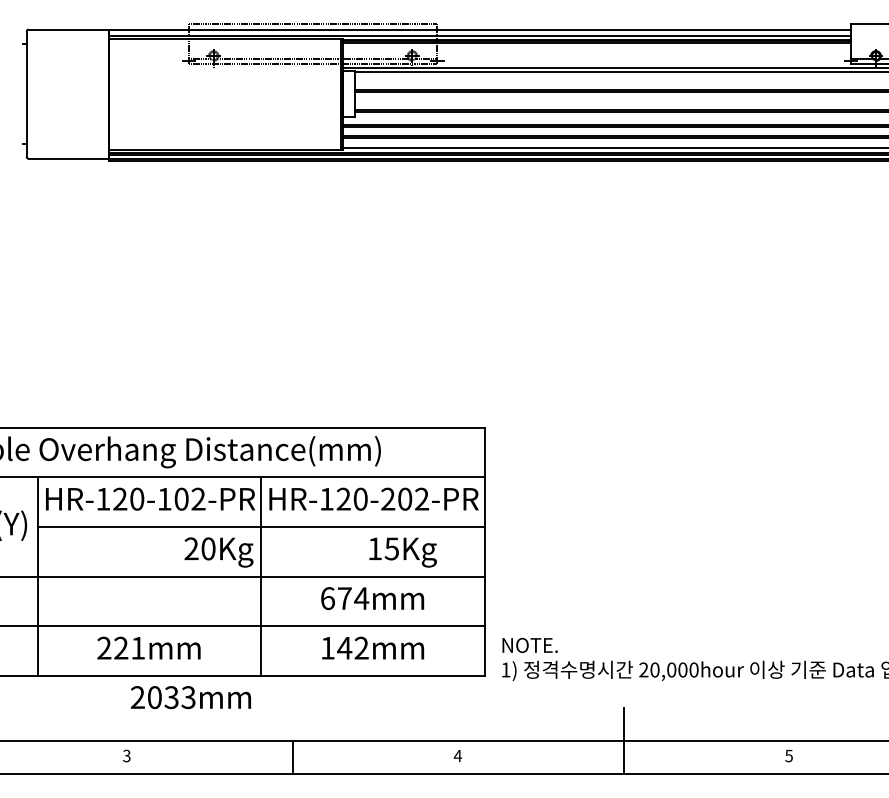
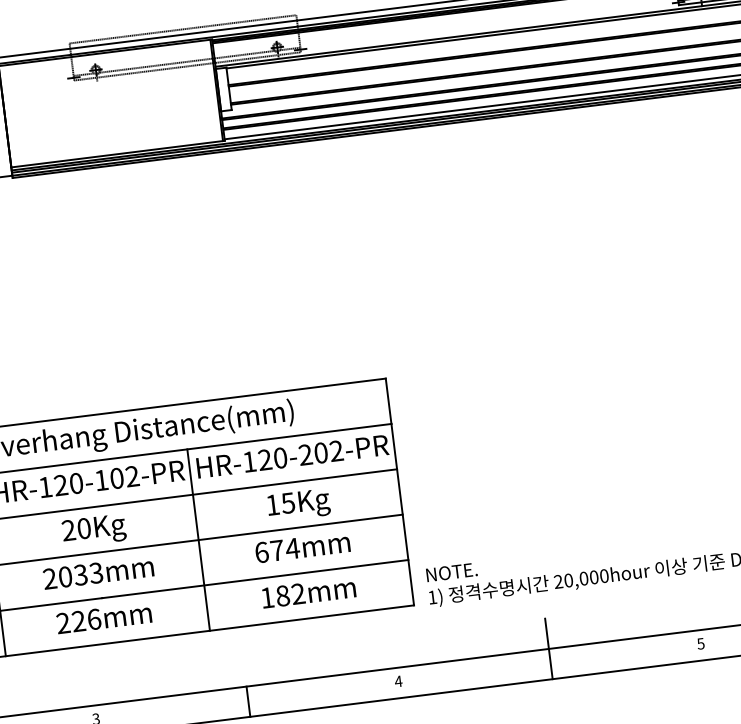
text: (218, 552) -> (93, 530), moved
text: (402, 552) -> (298, 505), moved
text: (138, 647) -> (94, 618), 221mm -> 226mm
text: (344, 647) -> (282, 595), 142mm -> 182mm
text: (190, 697) -> (98, 572), moved

